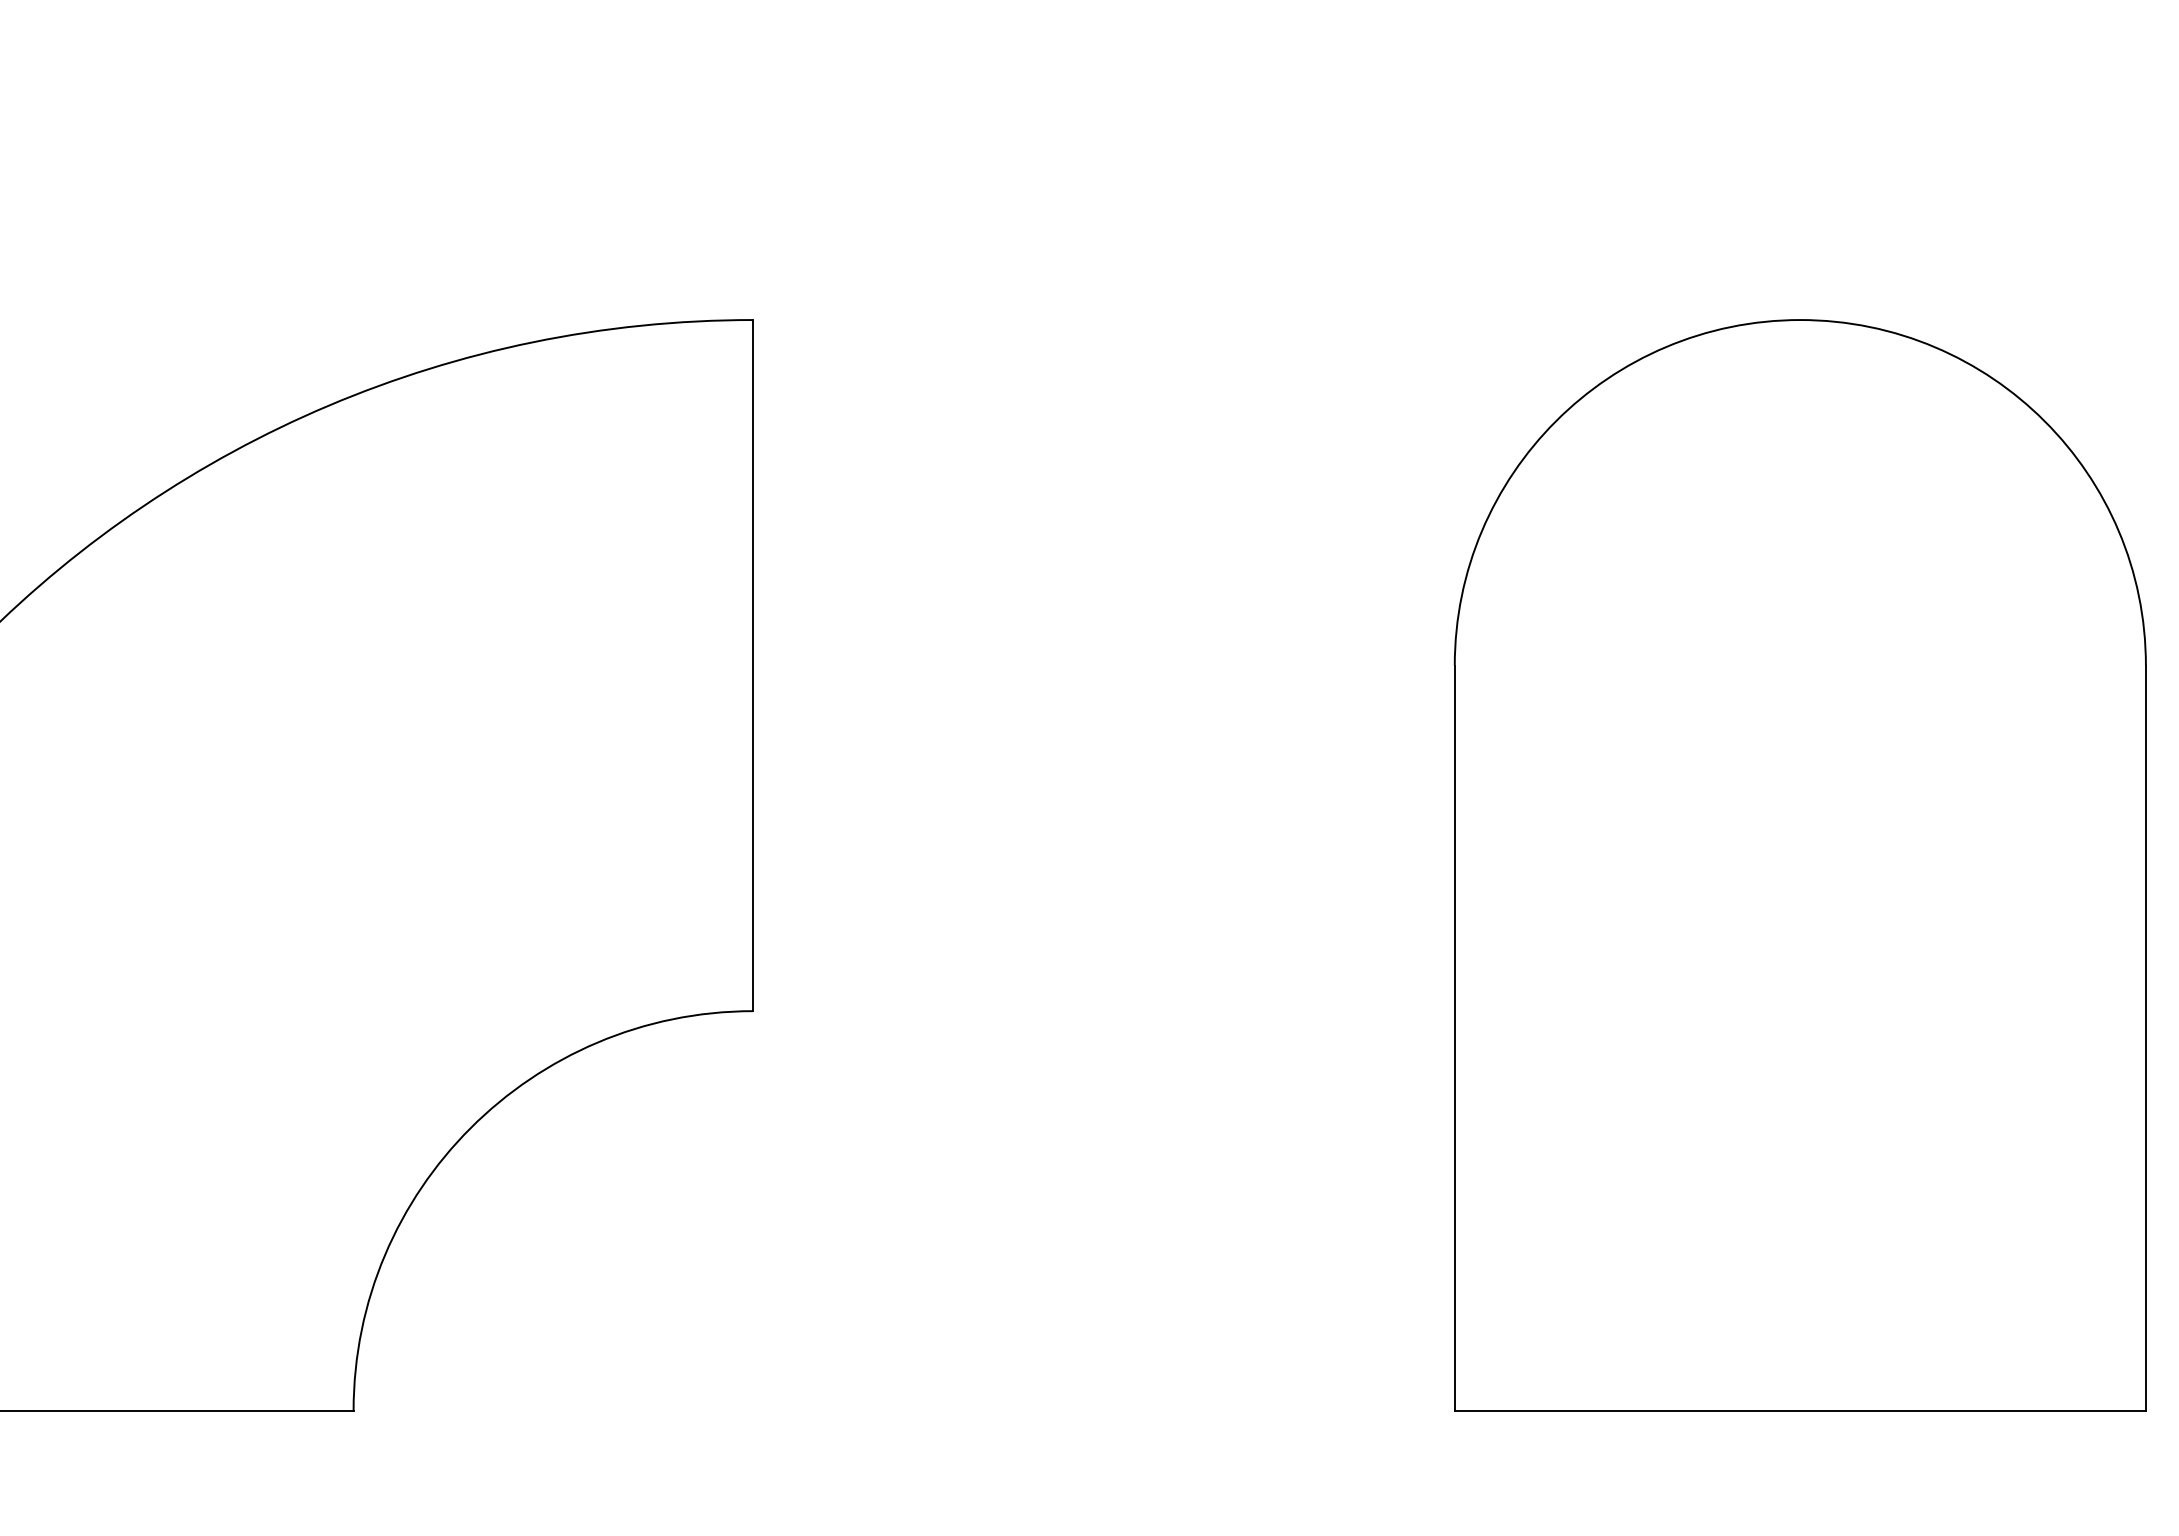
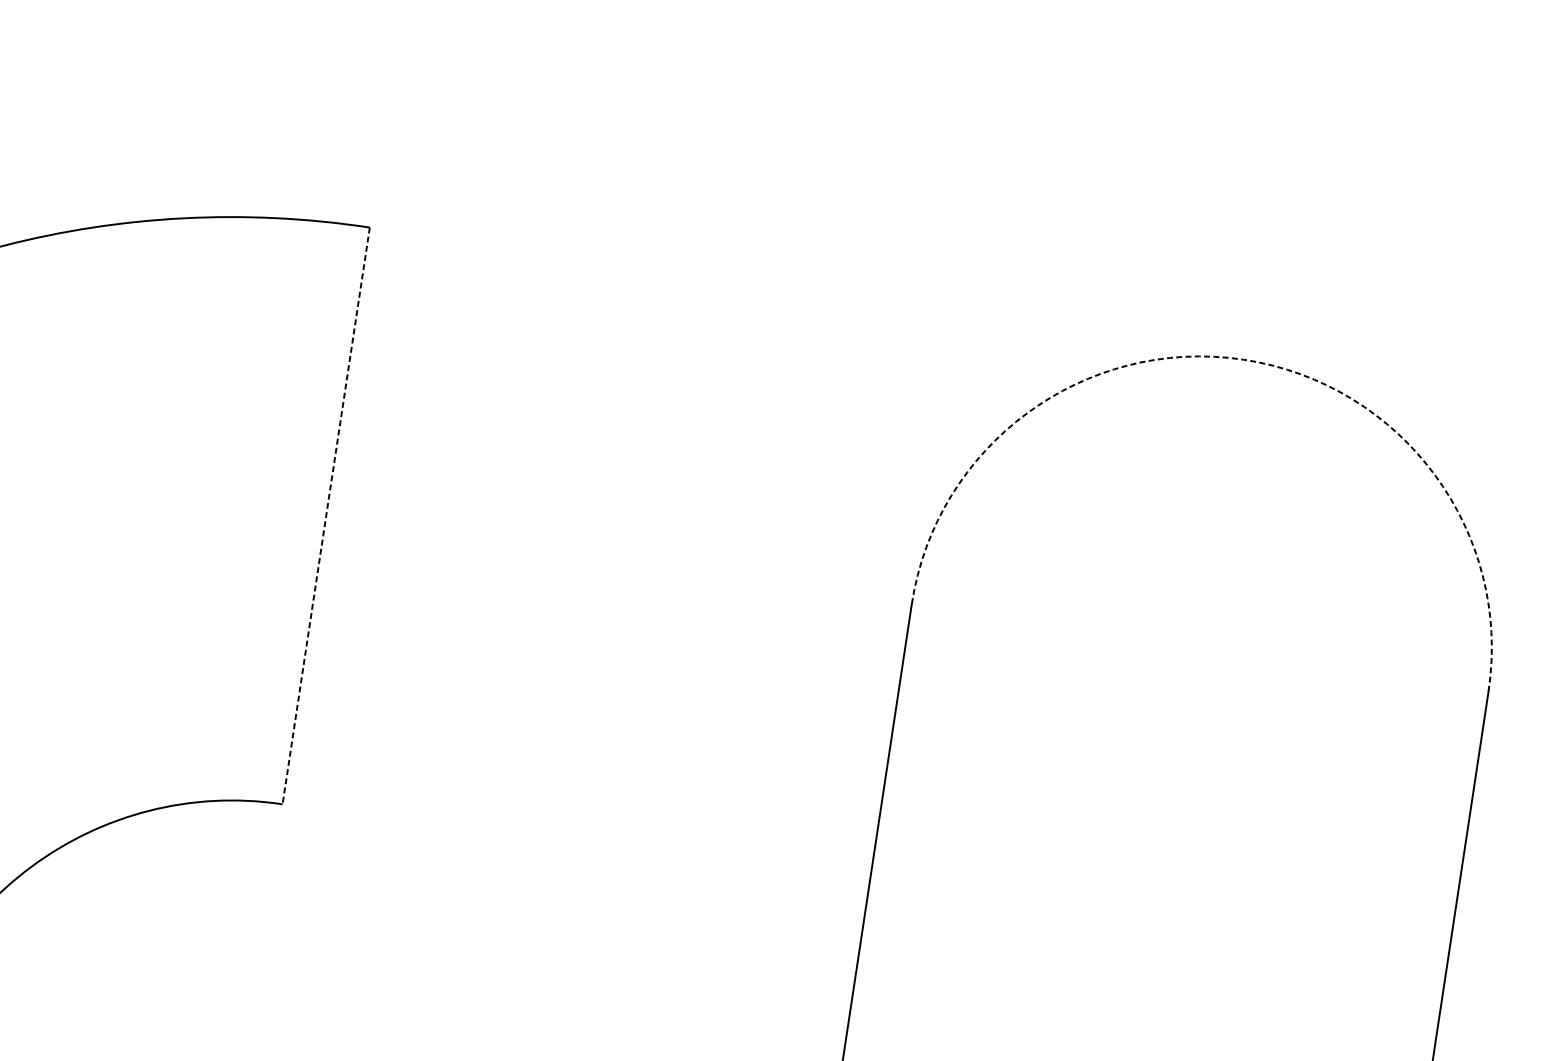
arc: (1800, 320) -> (1243, 360), solid -> dashed
line: (753, 665) -> (326, 515), solid -> dashed

